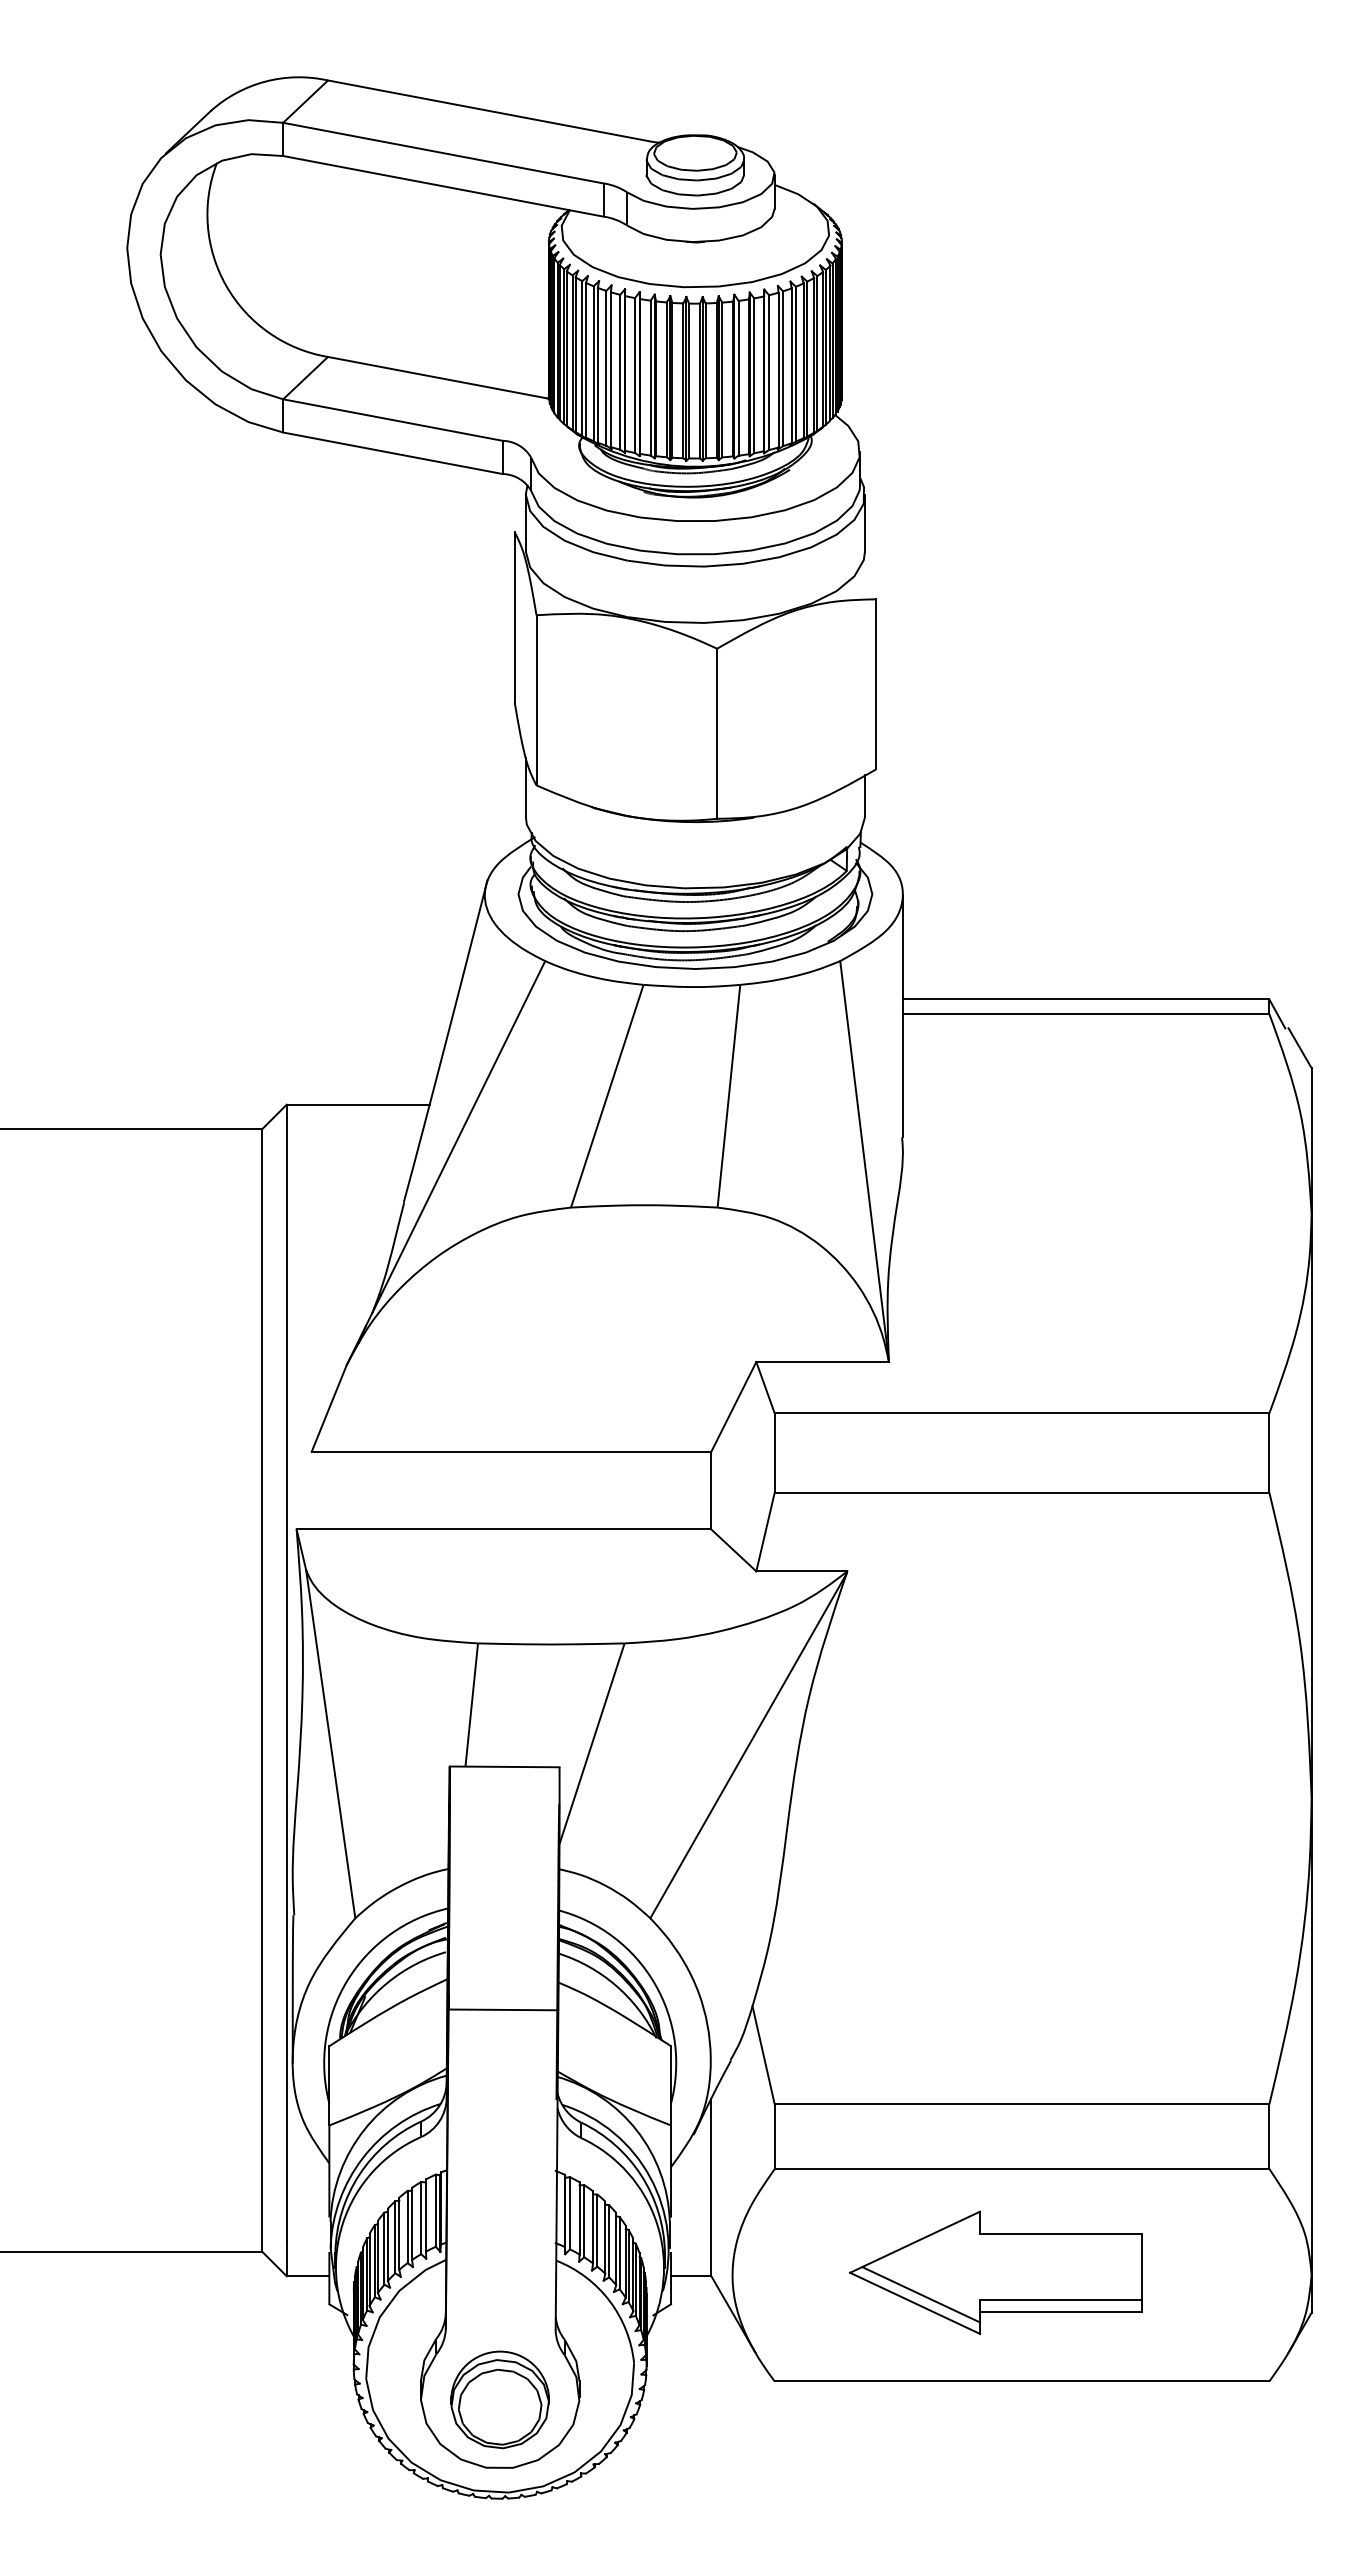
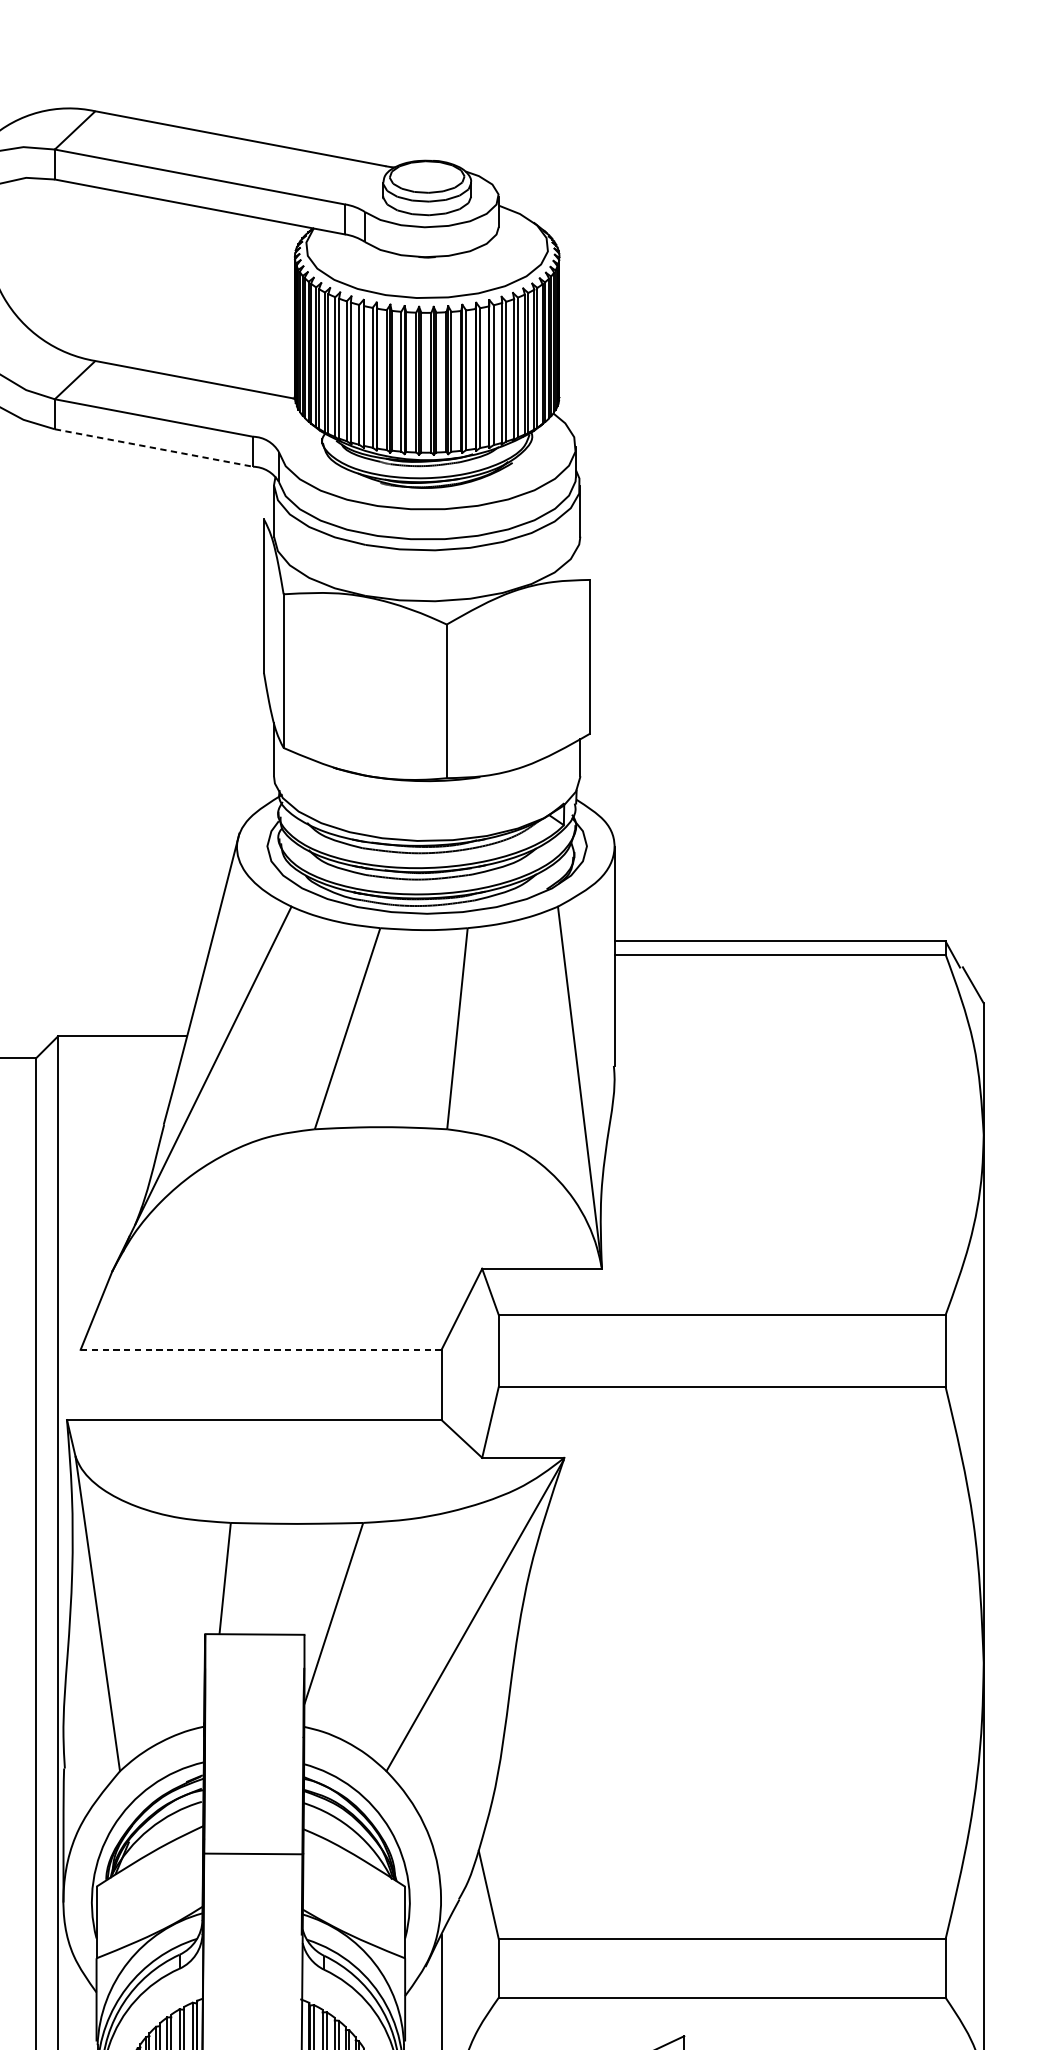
line: (392, 453) -> (153, 448), solid -> dashed
line: (511, 1451) -> (261, 1349), solid -> dashed

